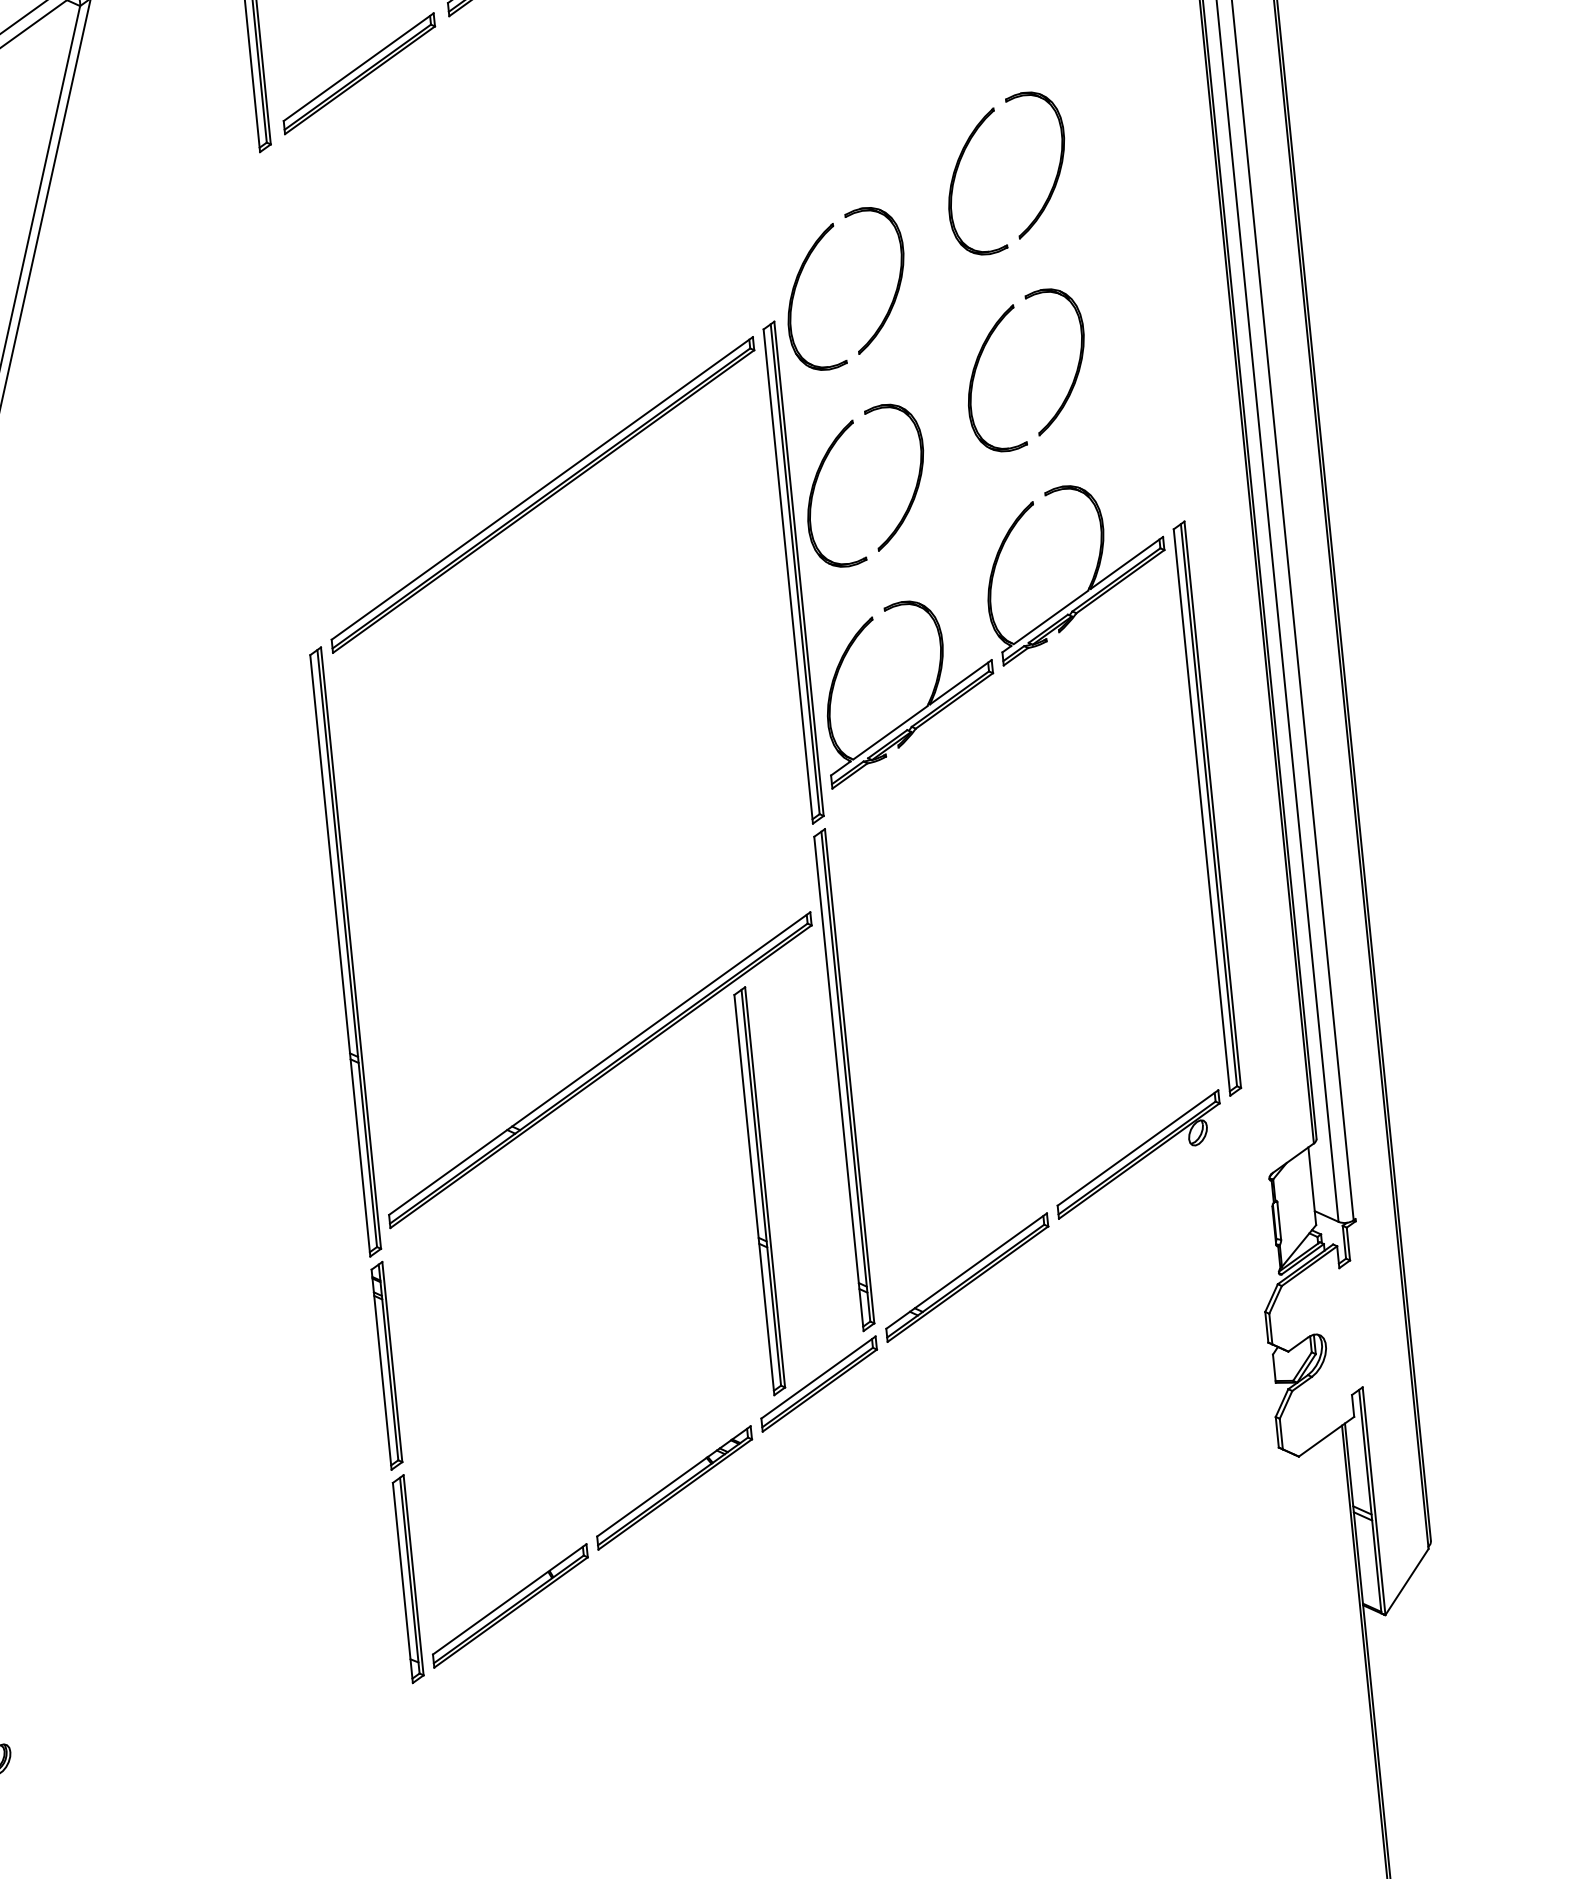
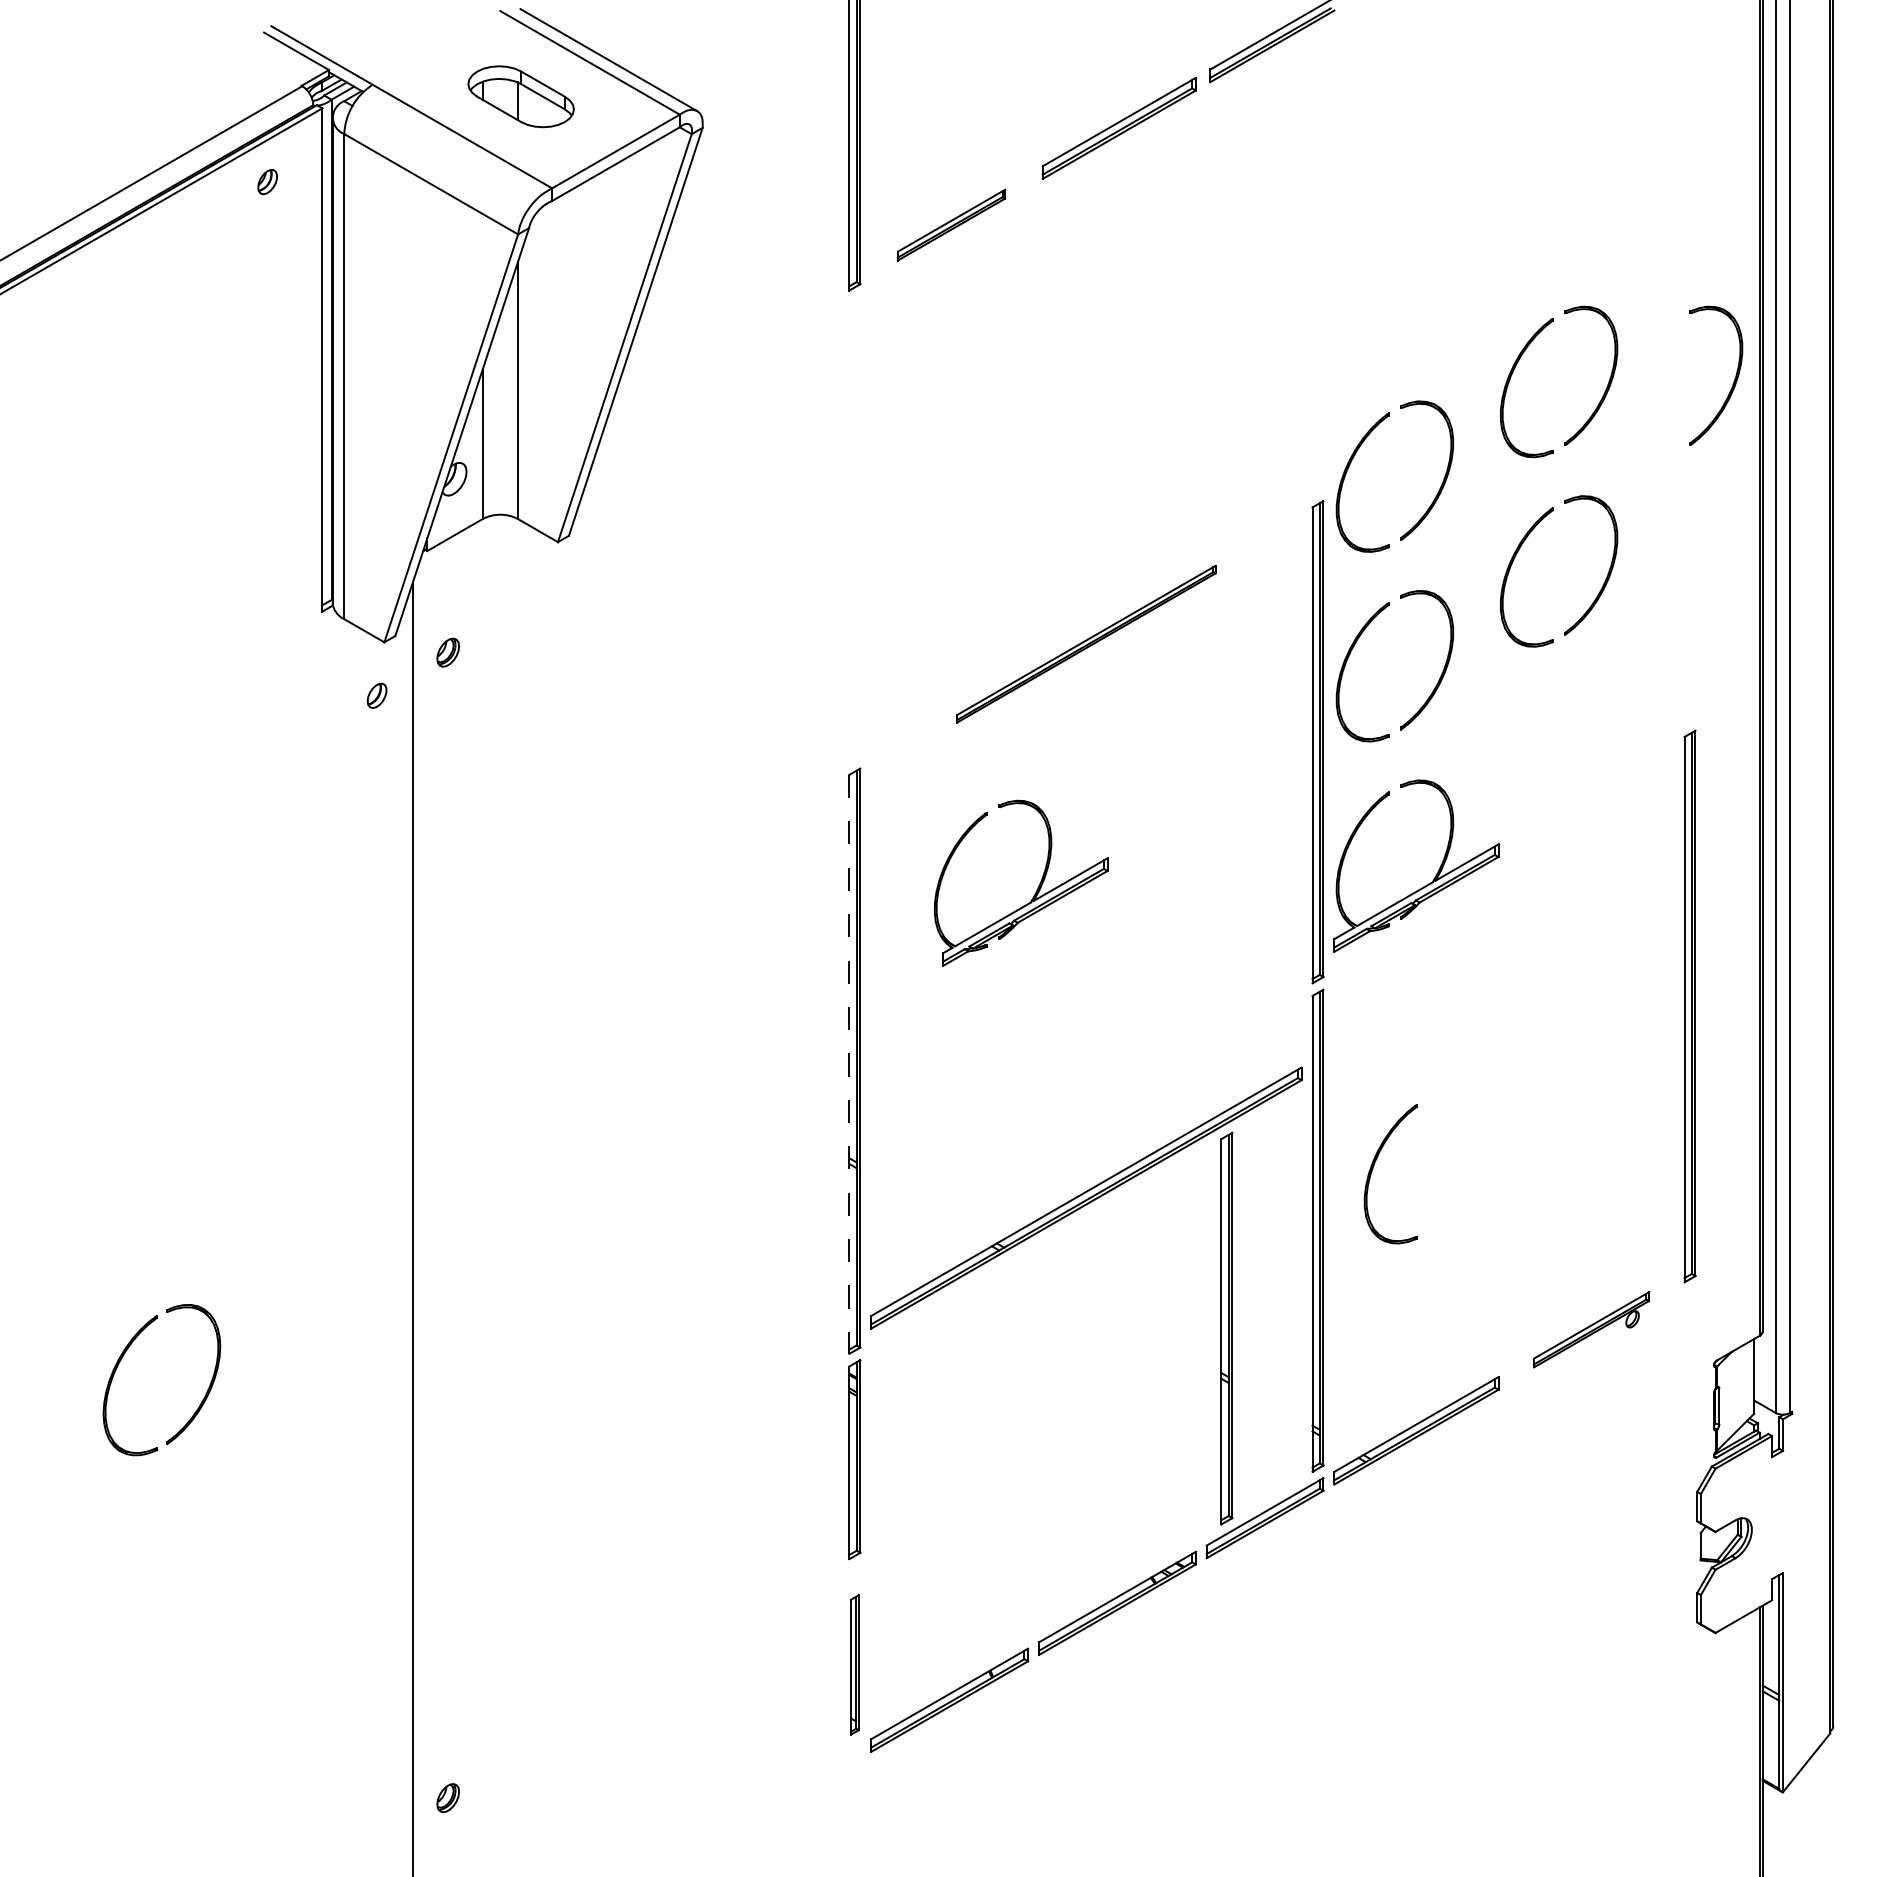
part: (359, 72) -> (951, 224), size x0.7
part: (1187, 154) -> (1733, 381), added
part: (542, 494) -> (1086, 643), size x0.6
part: (1093, 574) -> (1037, 887), moved
line: (340, 955) -> (849, 1064), solid -> dashed
part: (895, 1010) -> (1373, 1169), added
part: (1138, 1154) -> (1591, 1329), size x0.7
part: (407, 1578) -> (854, 1664), size x0.7

